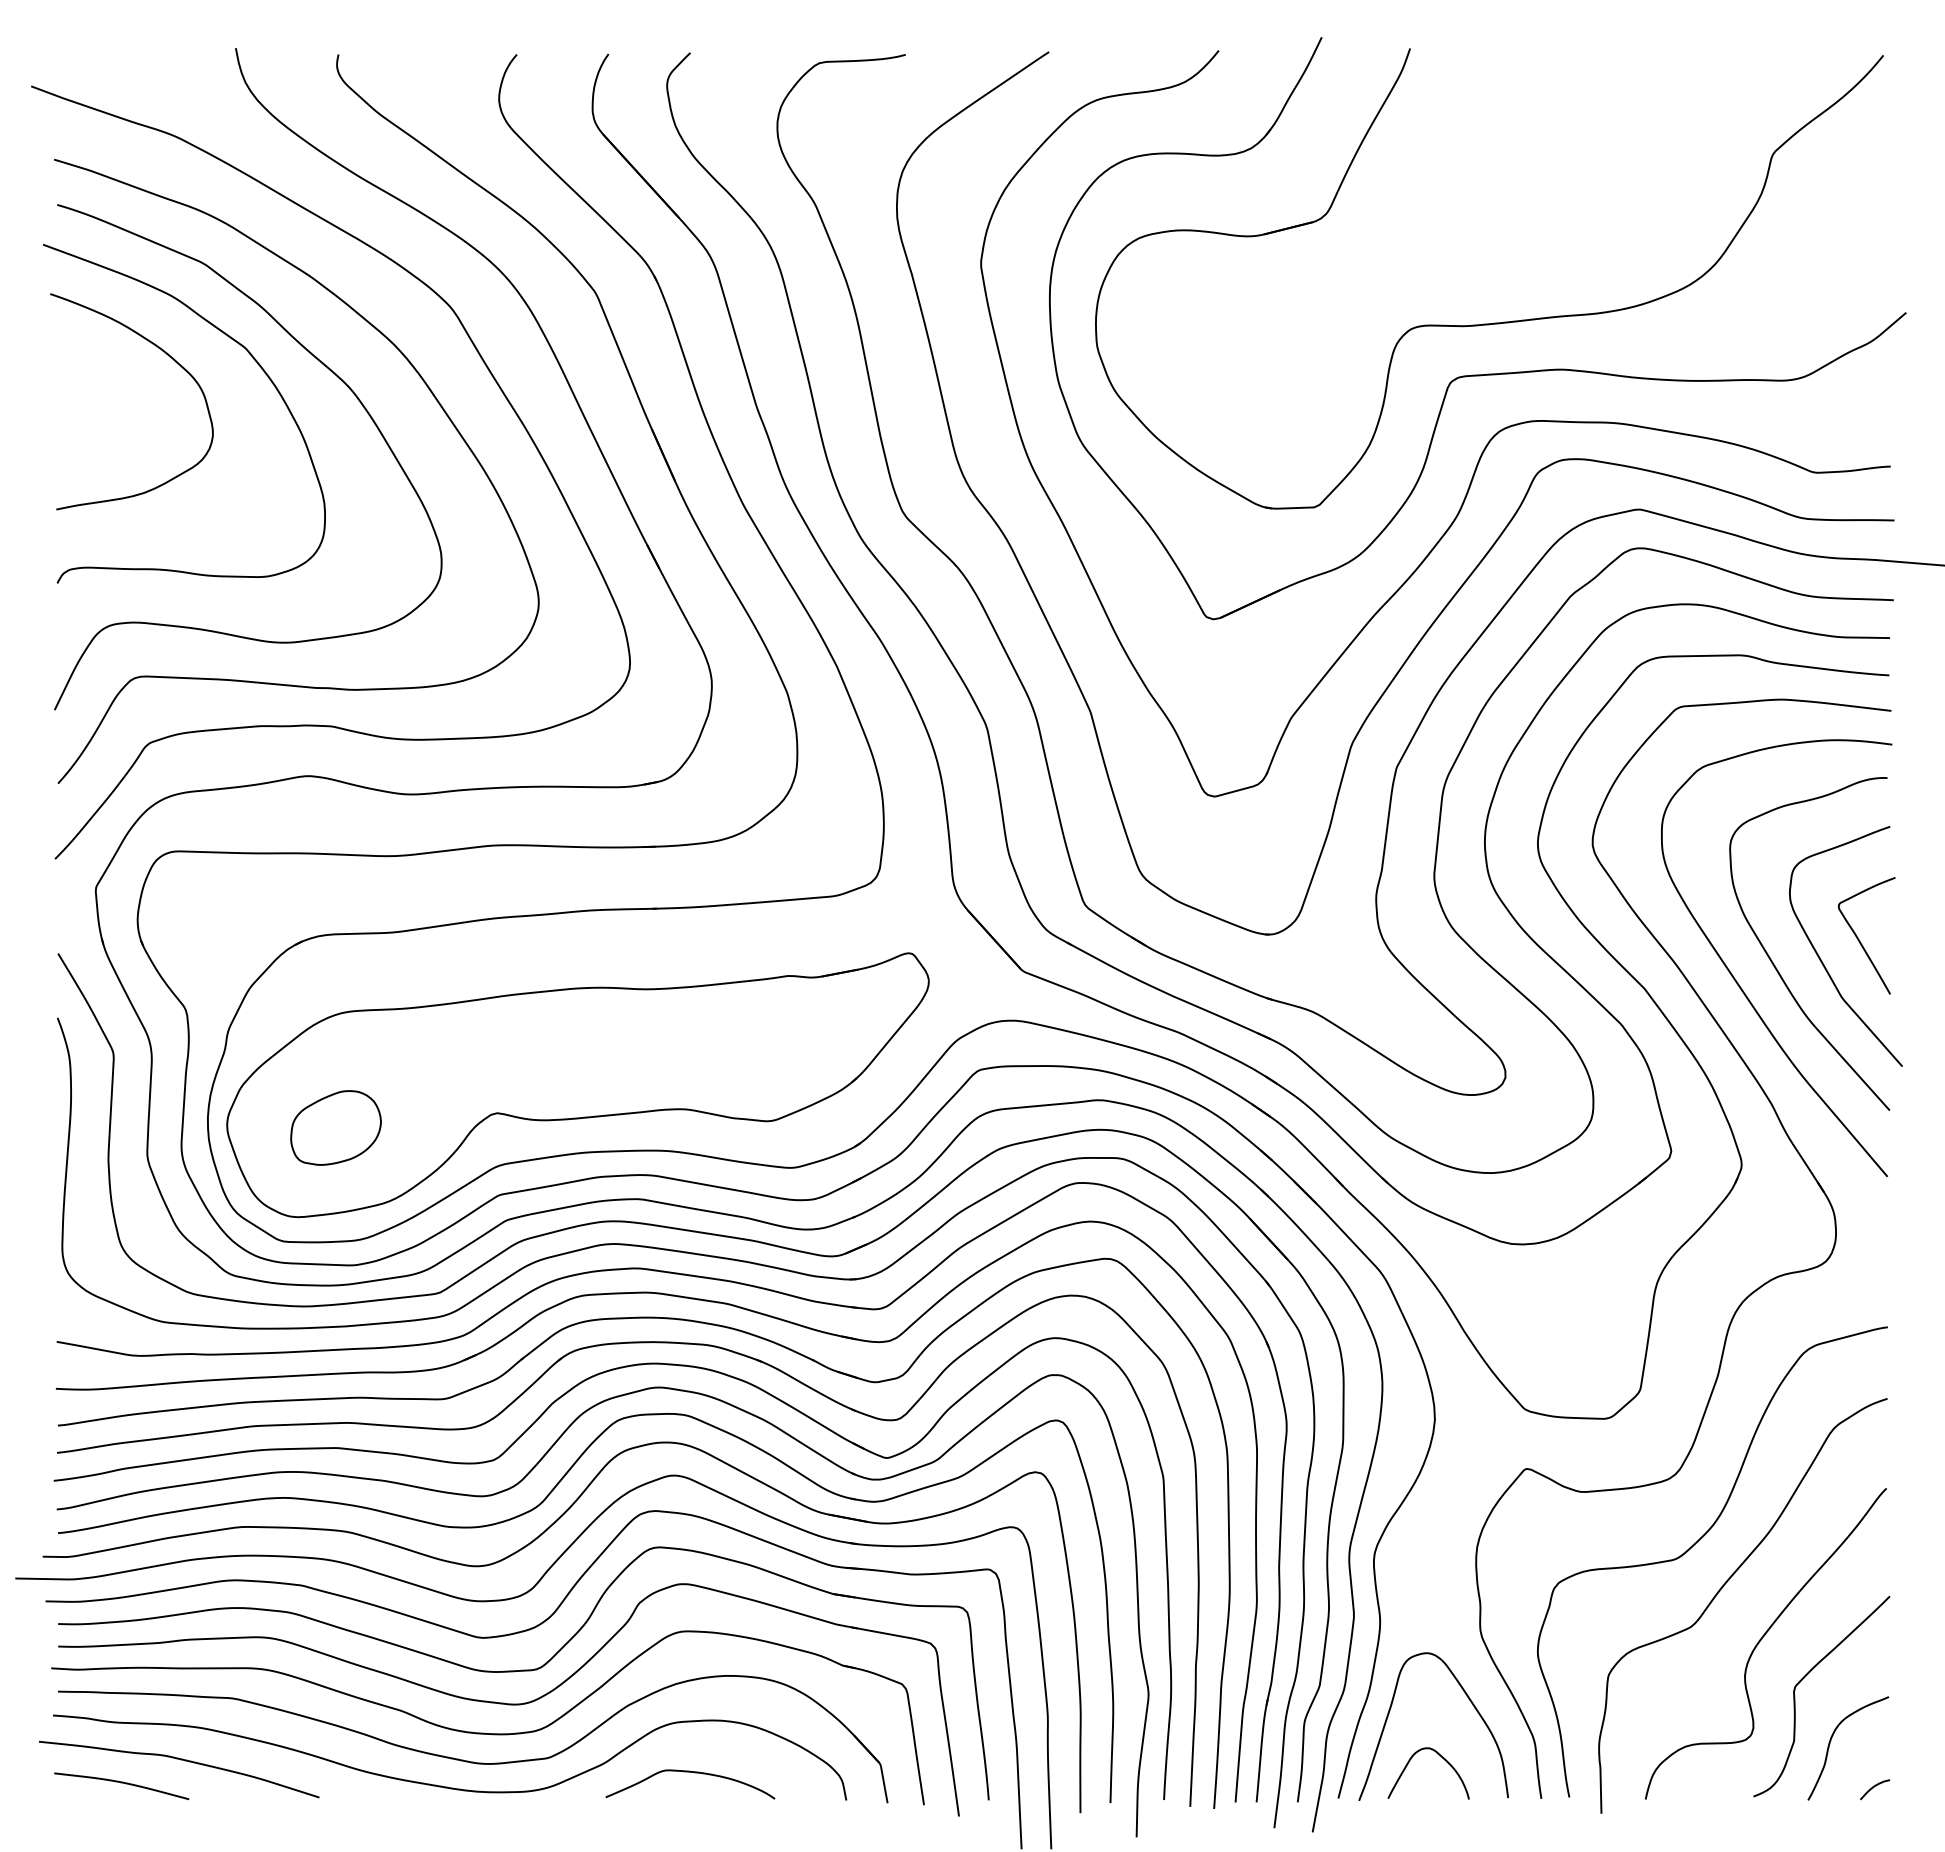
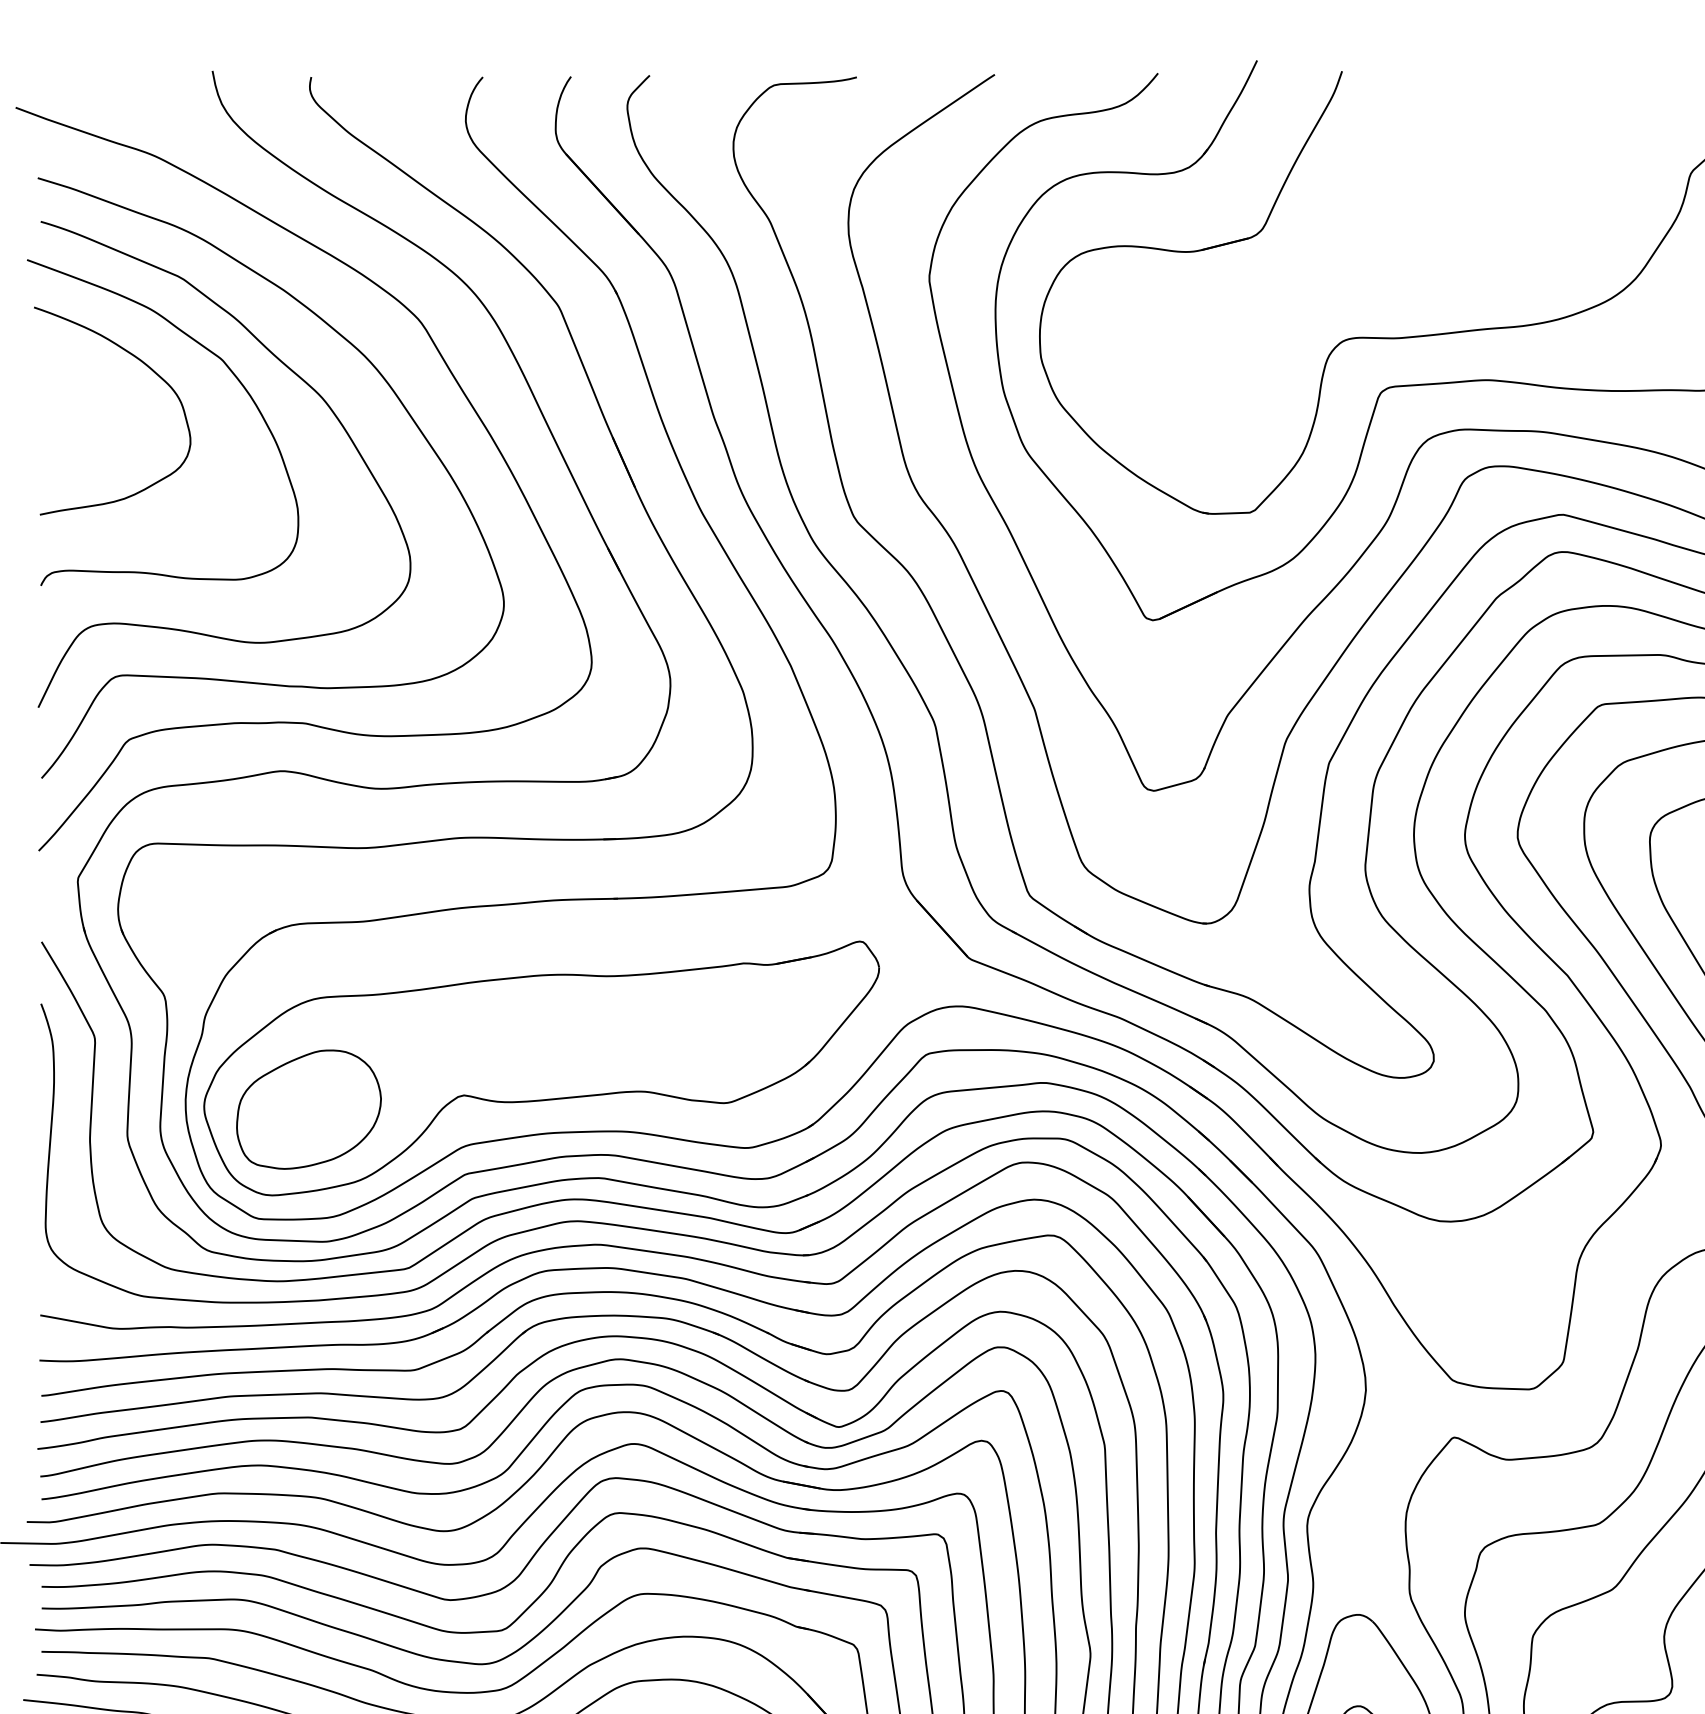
part: (335, 1127) -> (308, 1109), size x1.67

